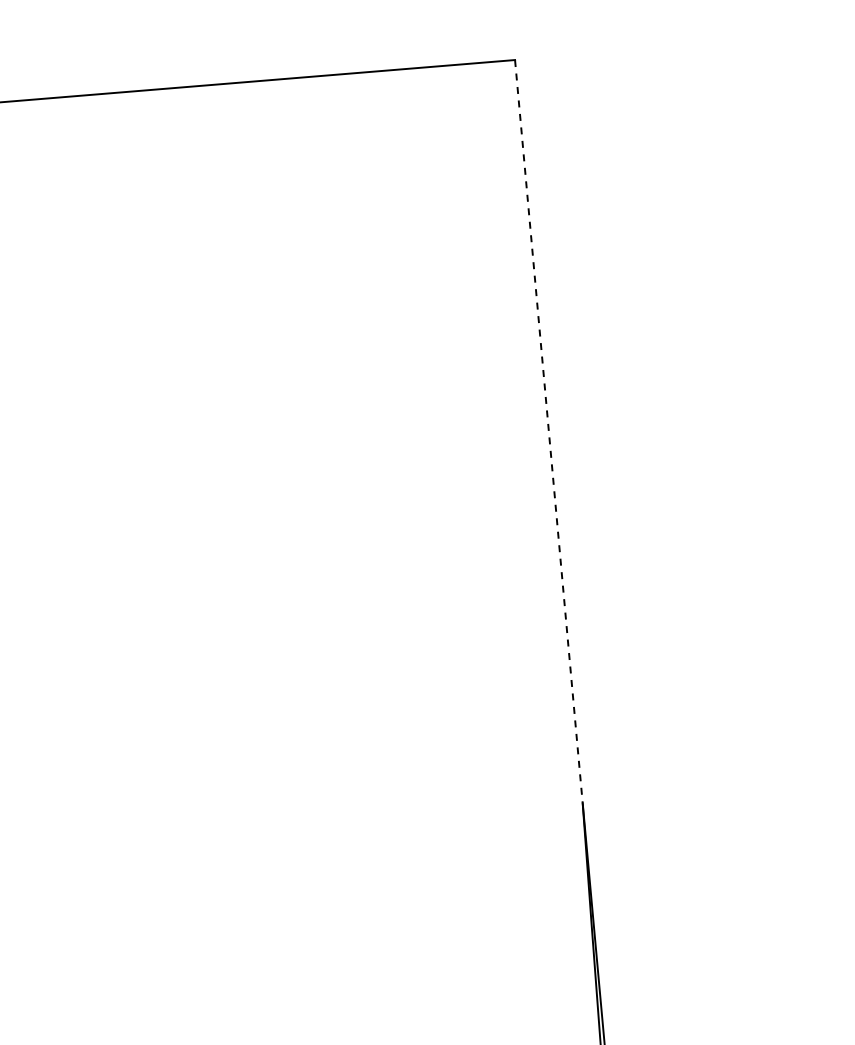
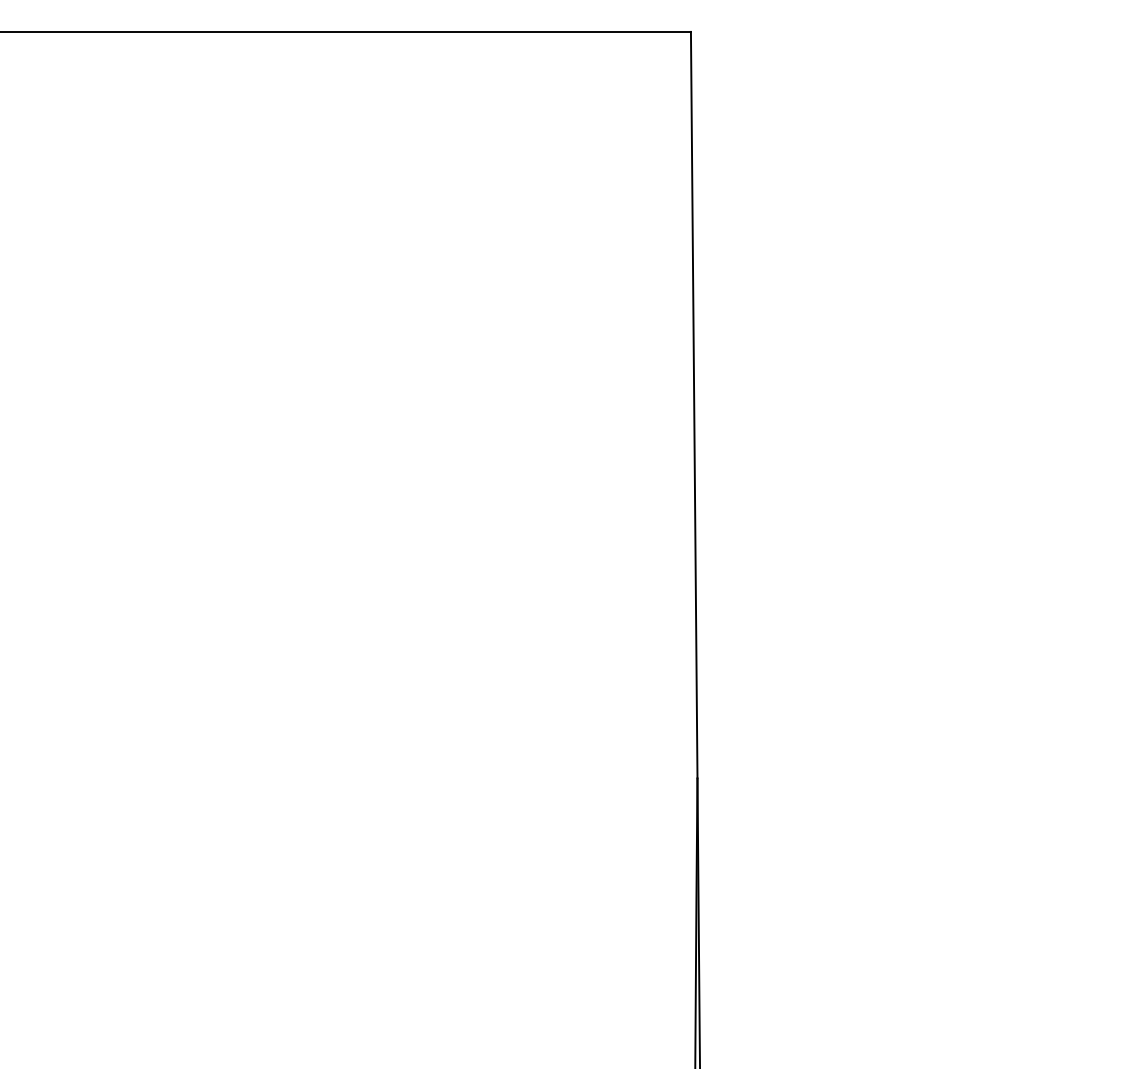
line: (549, 432) -> (694, 405), dashed -> solid

